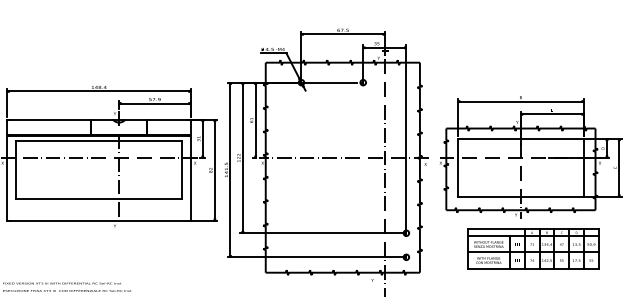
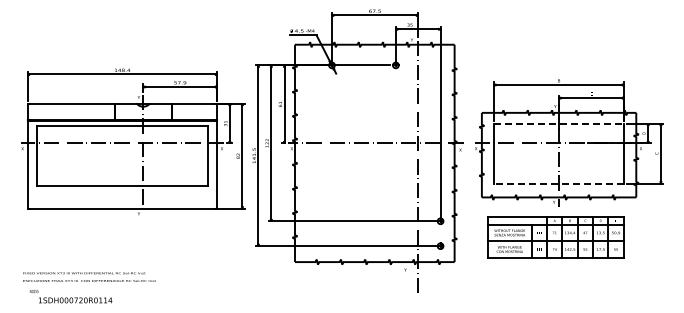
line: (521, 138) -> (559, 123), solid -> dashed
line: (520, 196) -> (558, 183), solid -> dashed
part: (532, 248) -> (555, 237), moved

